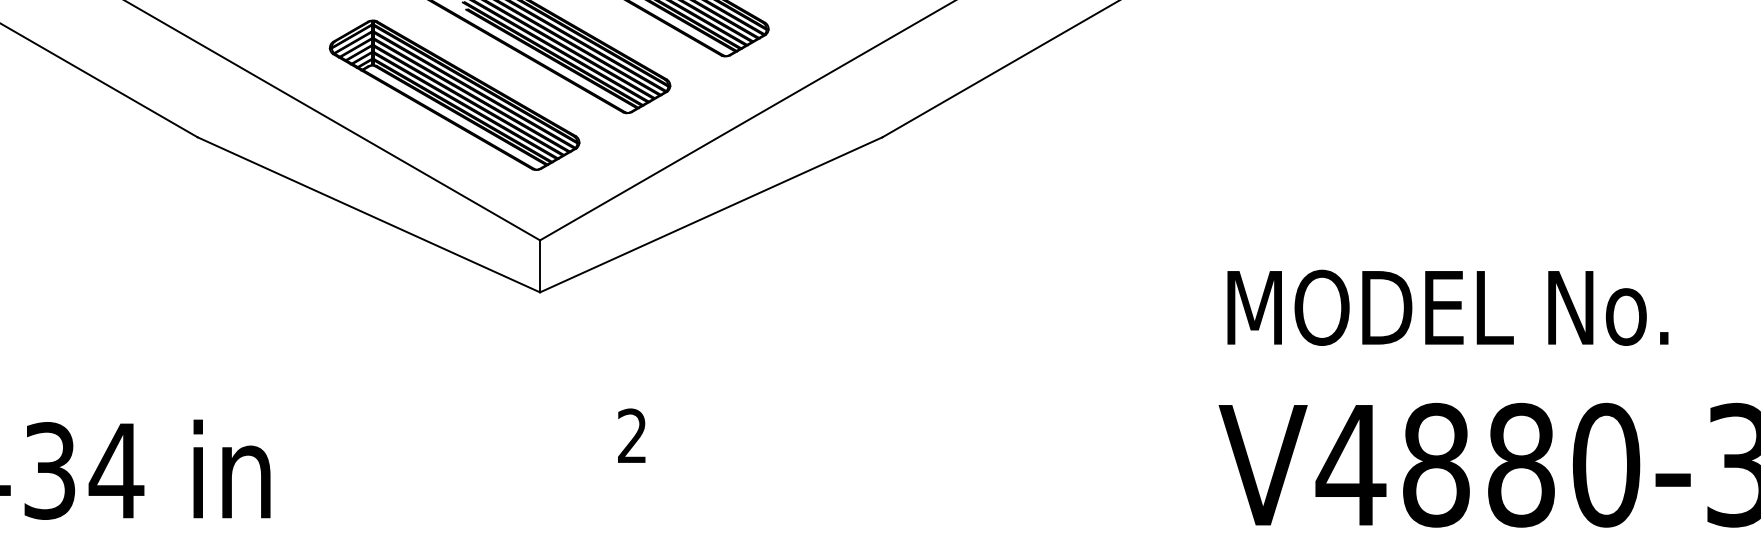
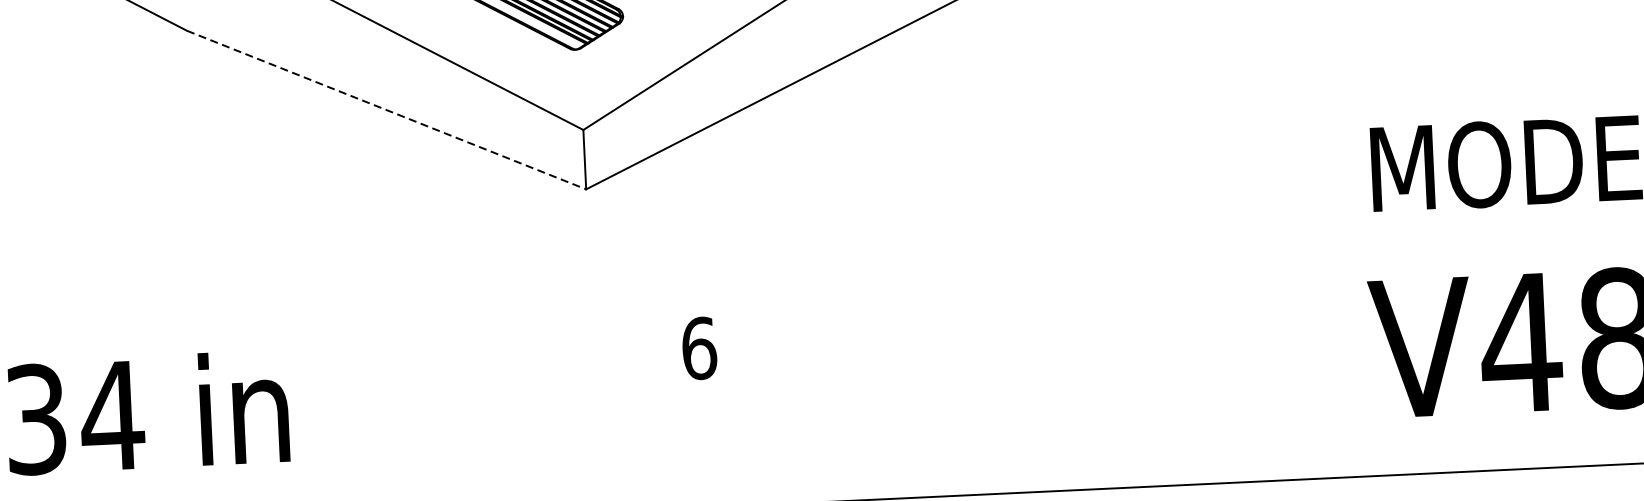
line: (368, 214) -> (386, 109), solid -> dashed
text: (632, 435) -> (699, 347), 2 -> 6

